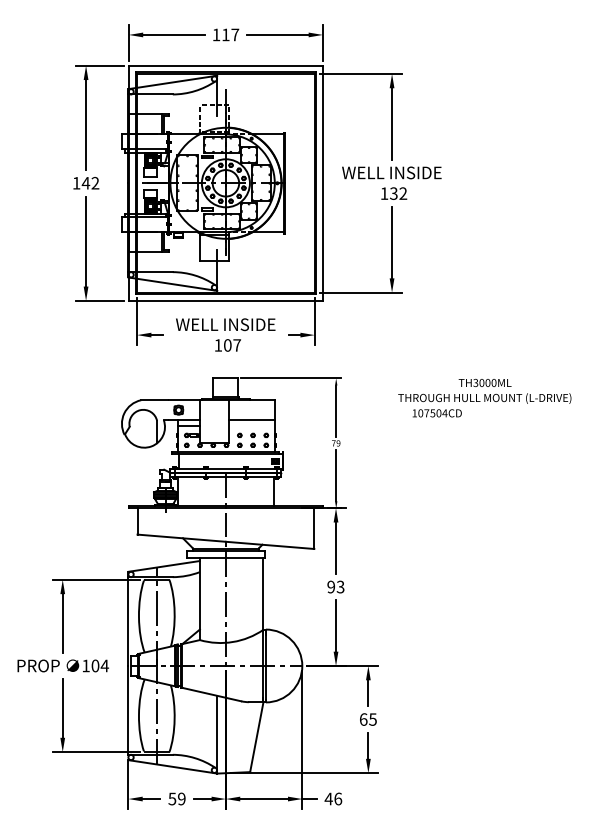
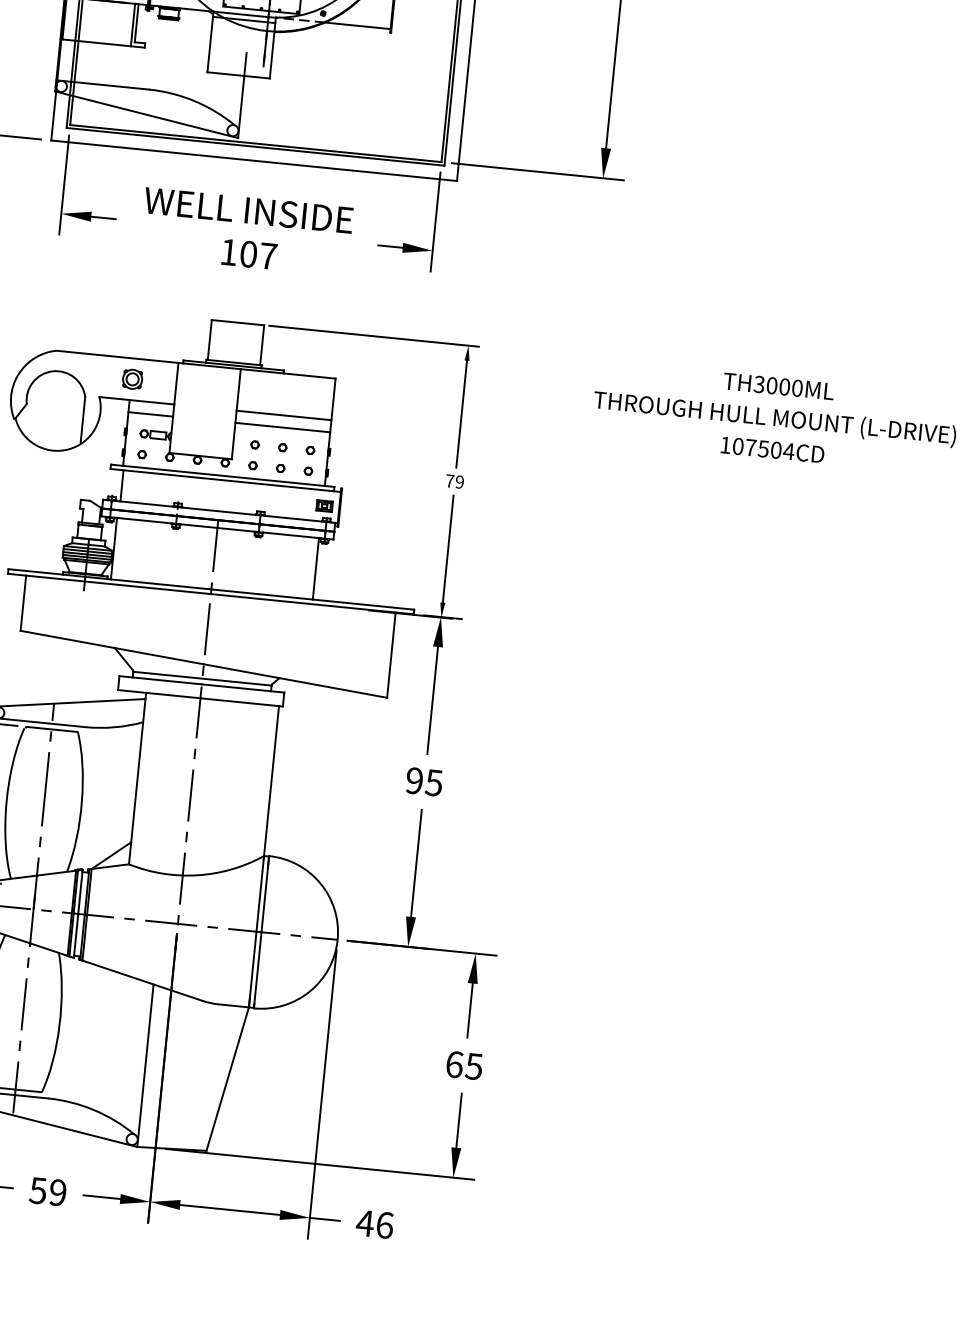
text: (436, 413) -> (771, 450), moved
line: (251, 425) -> (281, 426), added
text: (340, 586) -> (434, 781), 93 -> 95

